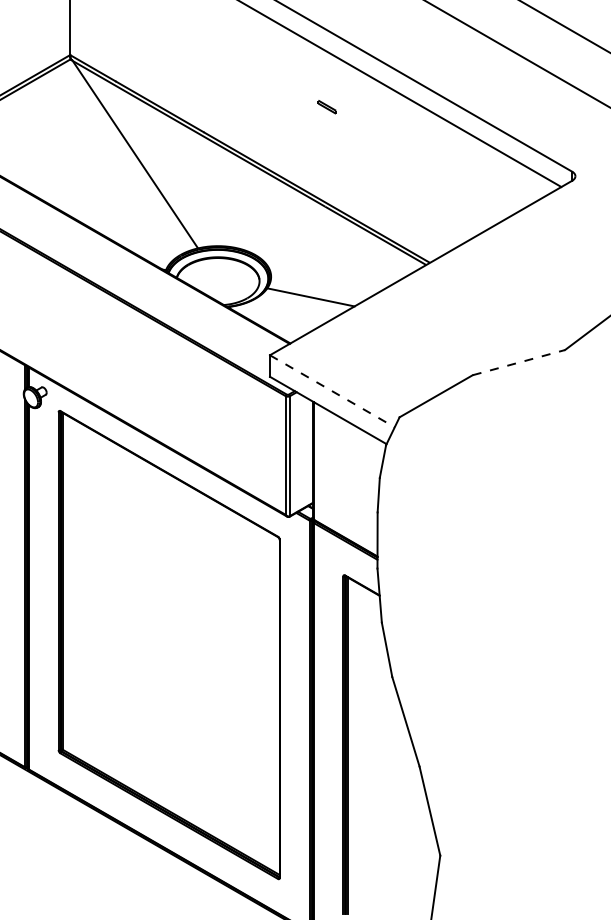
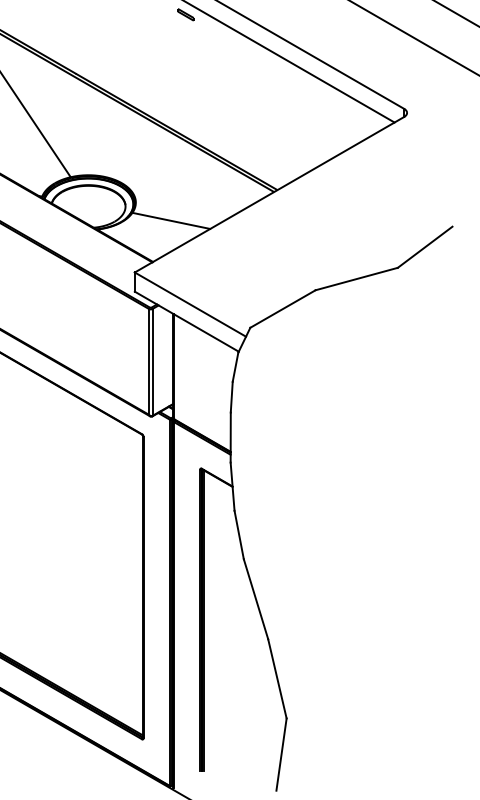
part: (326, 107) -> (185, 15), moved
line: (518, 362) -> (356, 278), dashed -> solid
line: (332, 391) -> (190, 304), dashed -> solid

